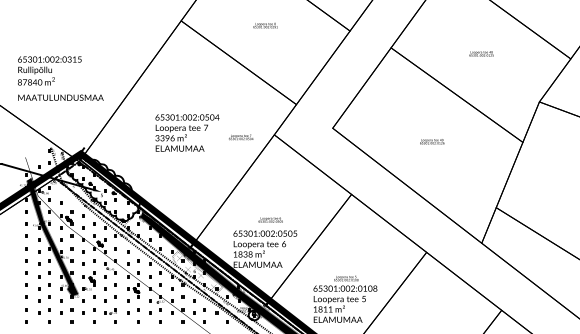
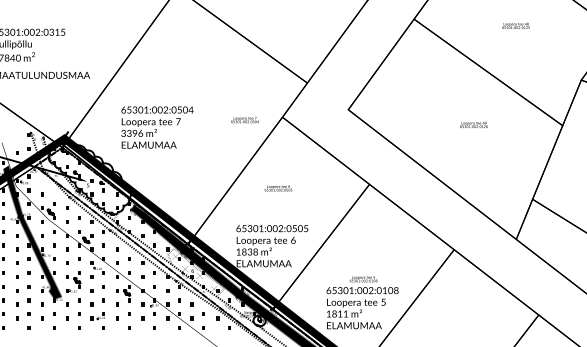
text: (187, 132) -> (157, 126), moved
text: (432, 141) -> (474, 124), moved
text: (270, 219) -> (278, 187), moved

